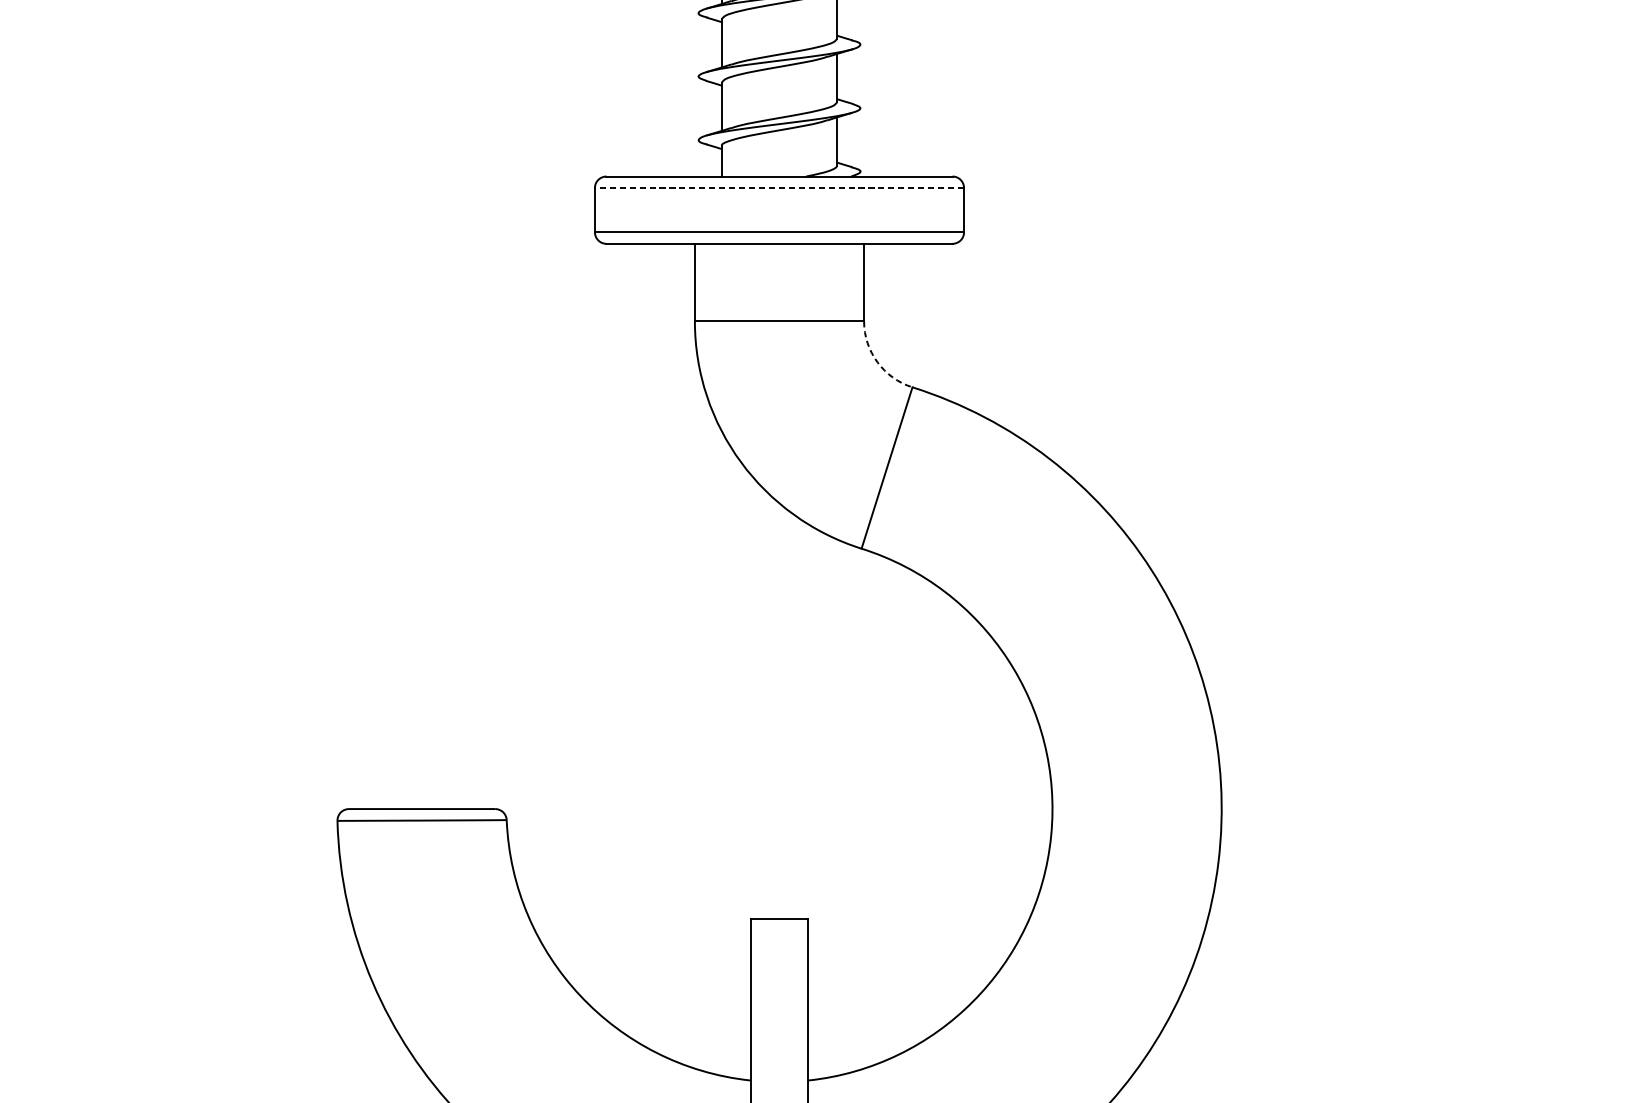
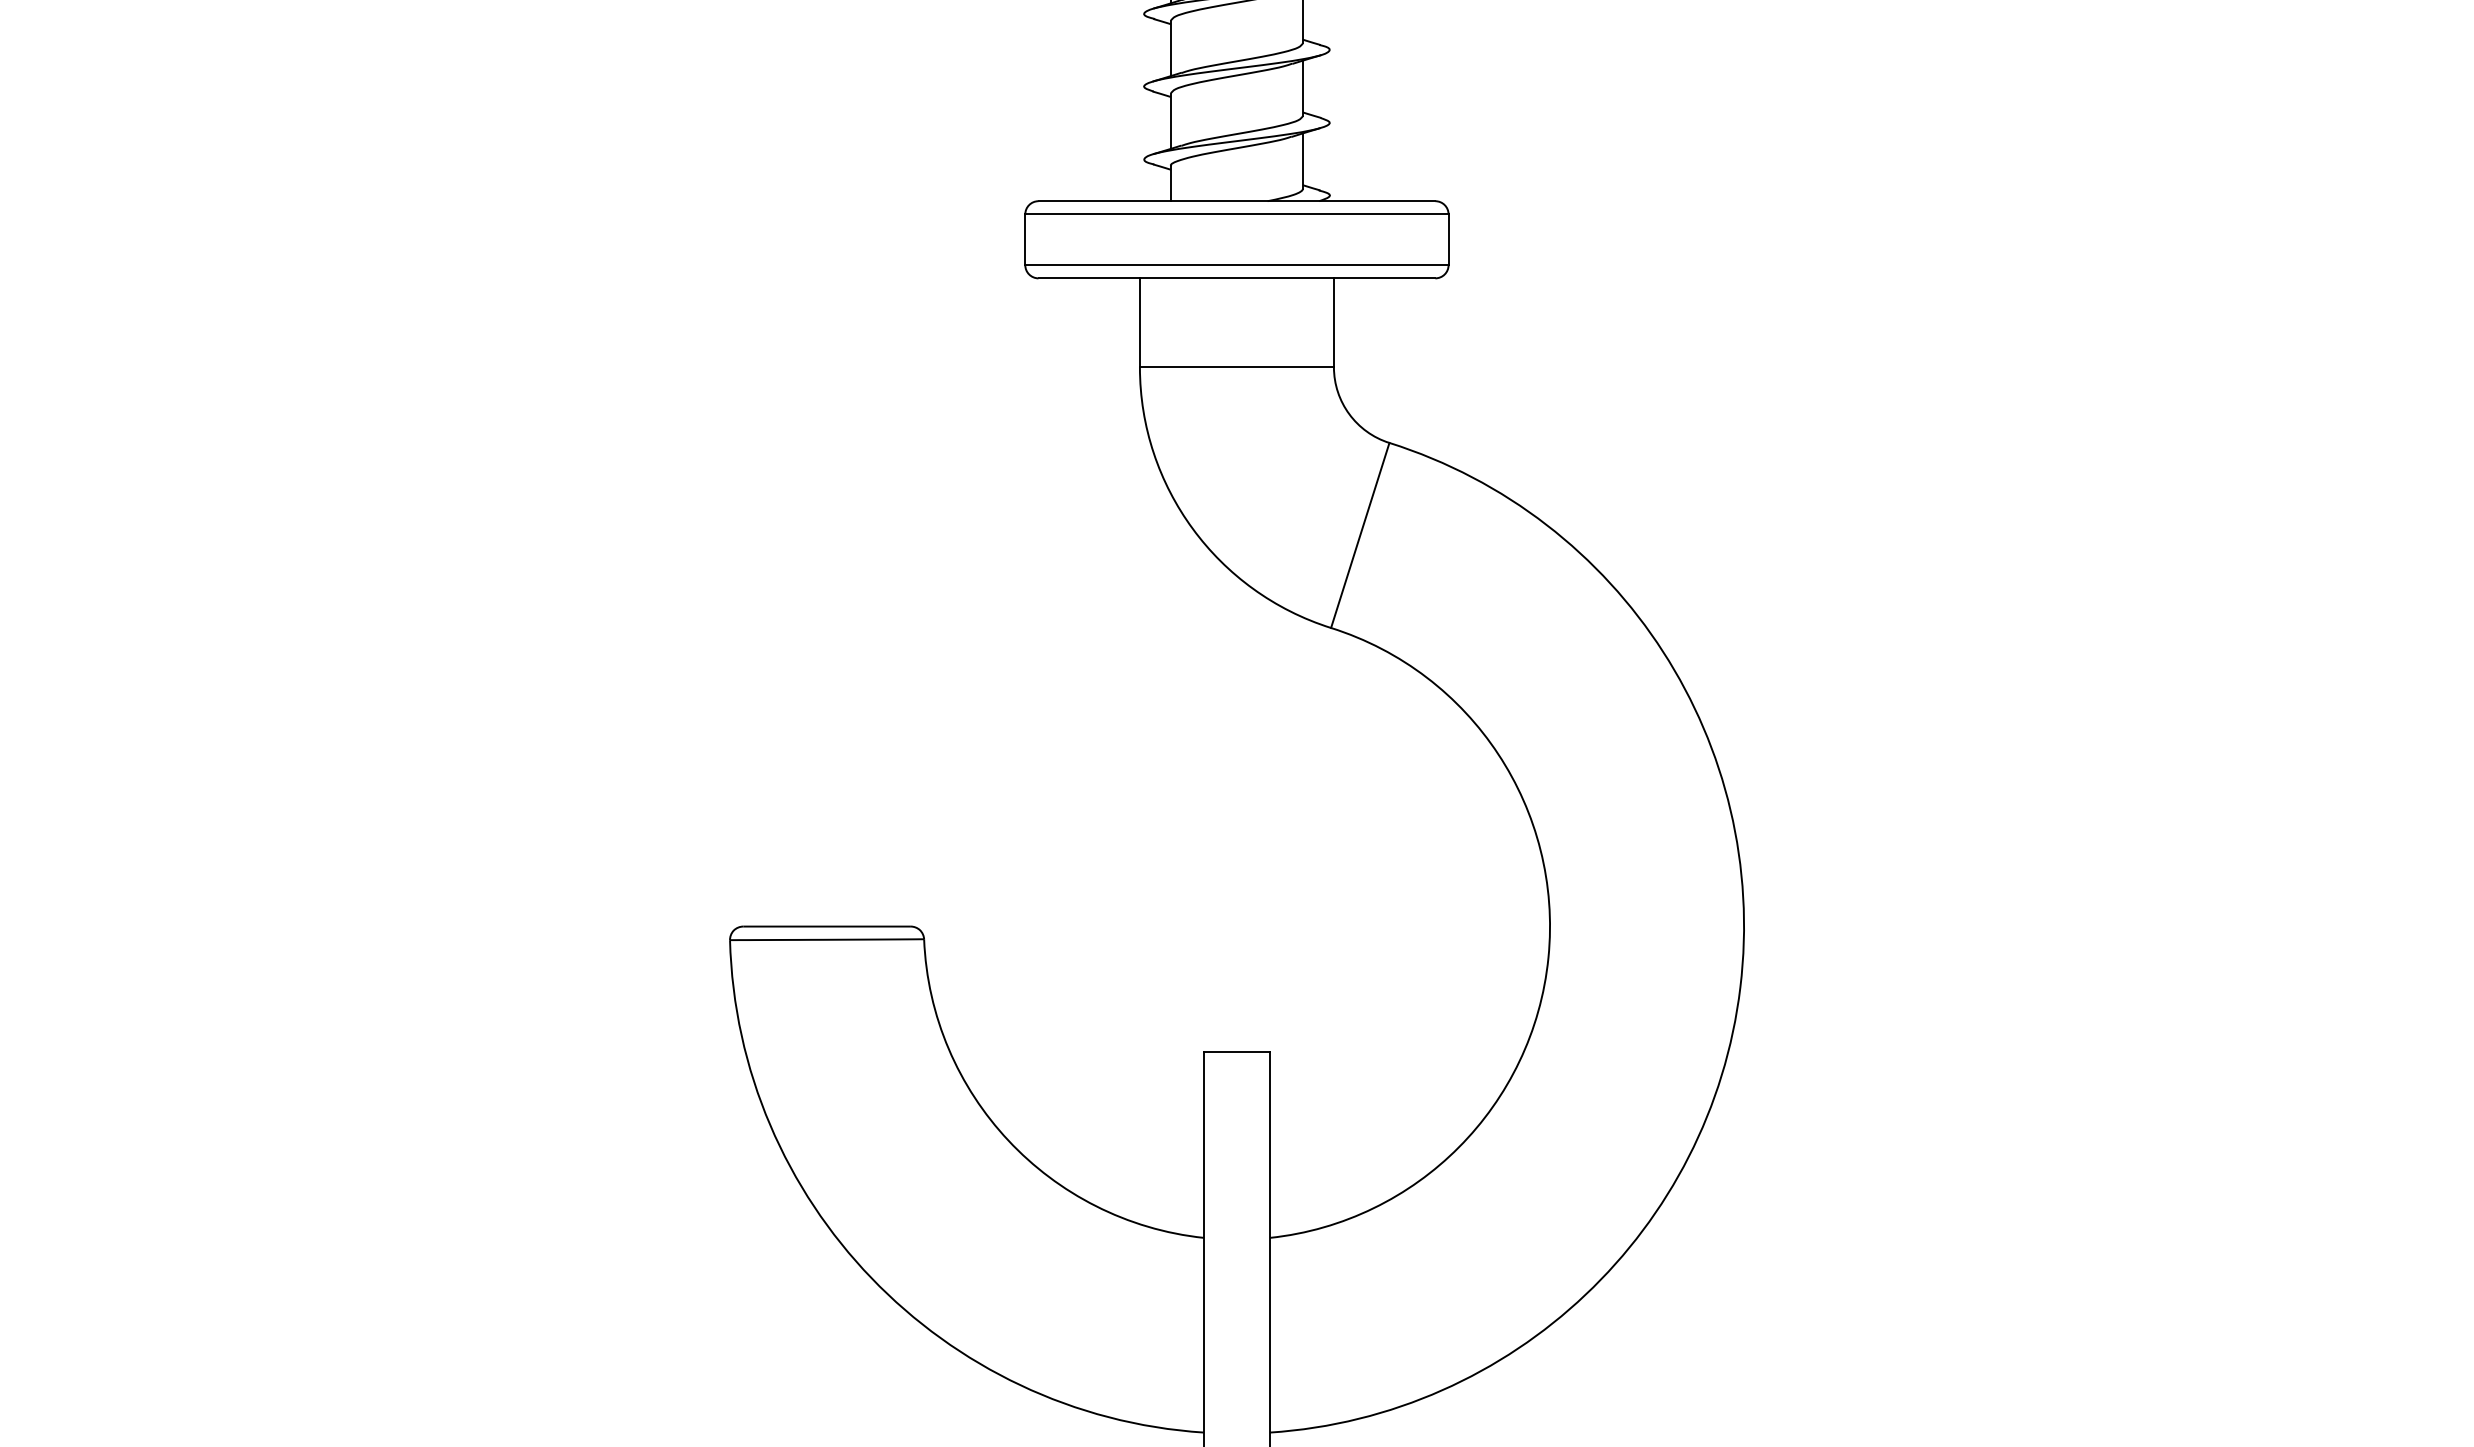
line: (779, 188) -> (1236, 214), dashed -> solid
arc: (877, 362) -> (1349, 414), dashed -> solid

